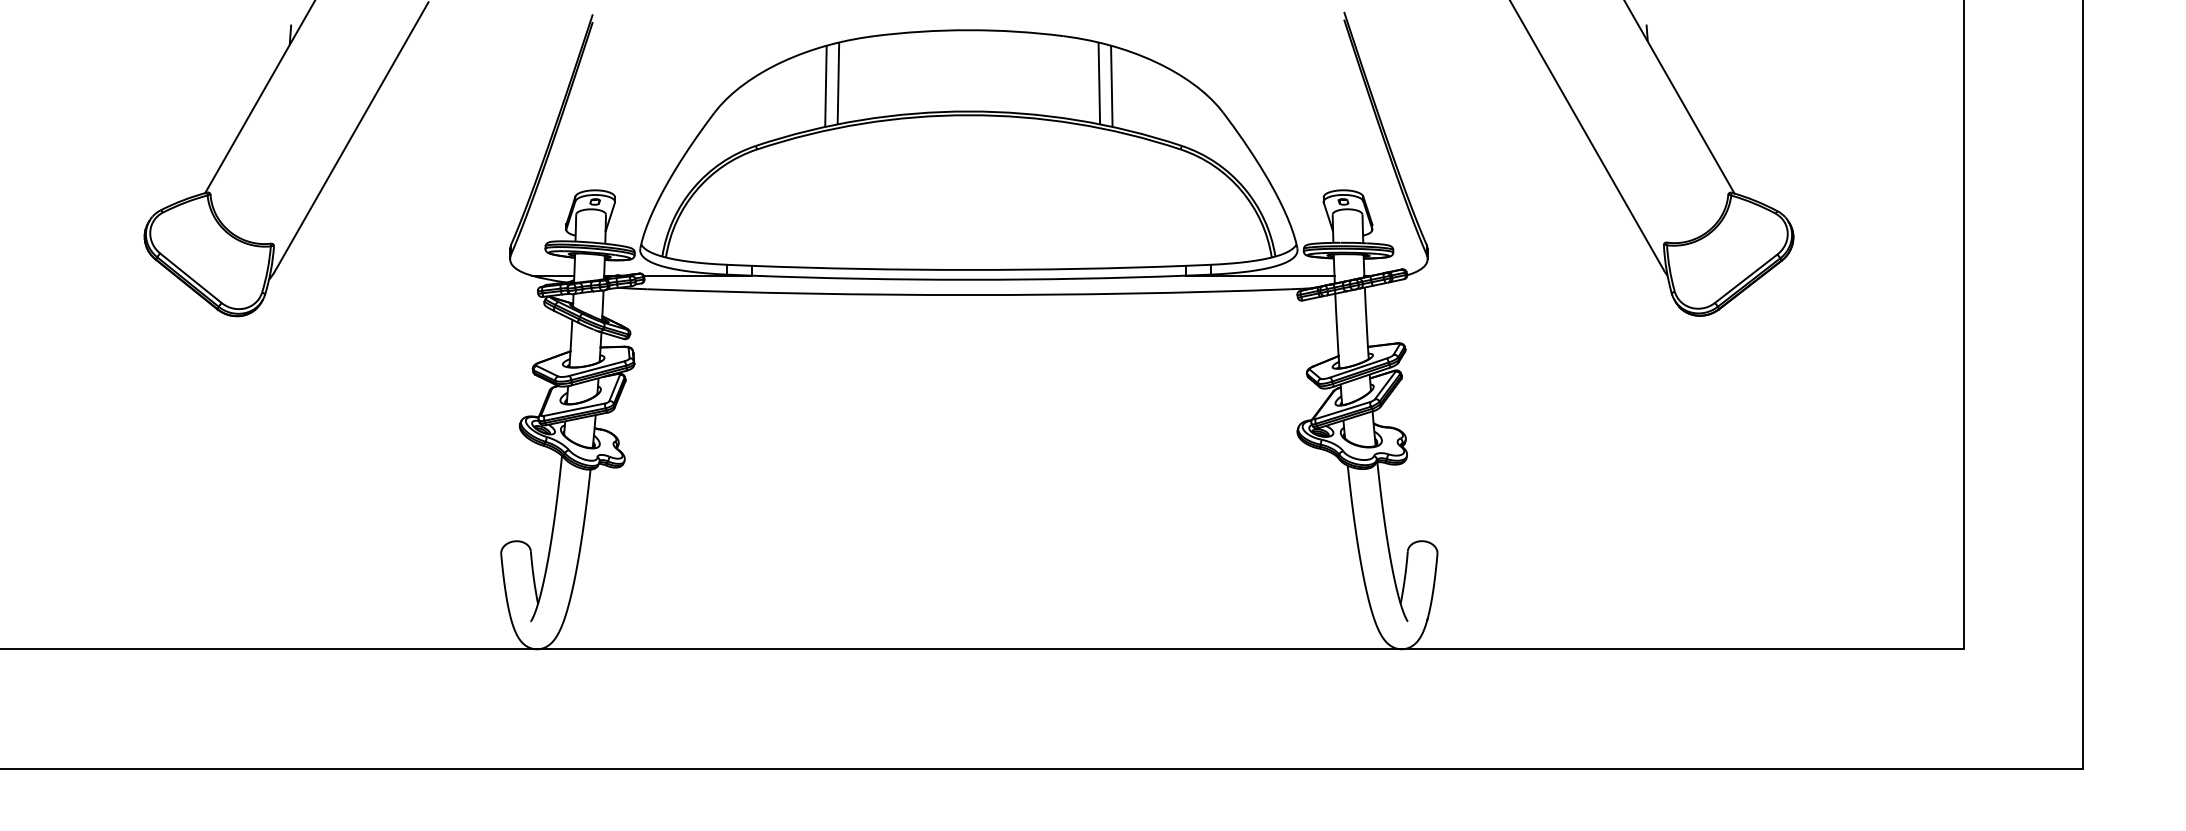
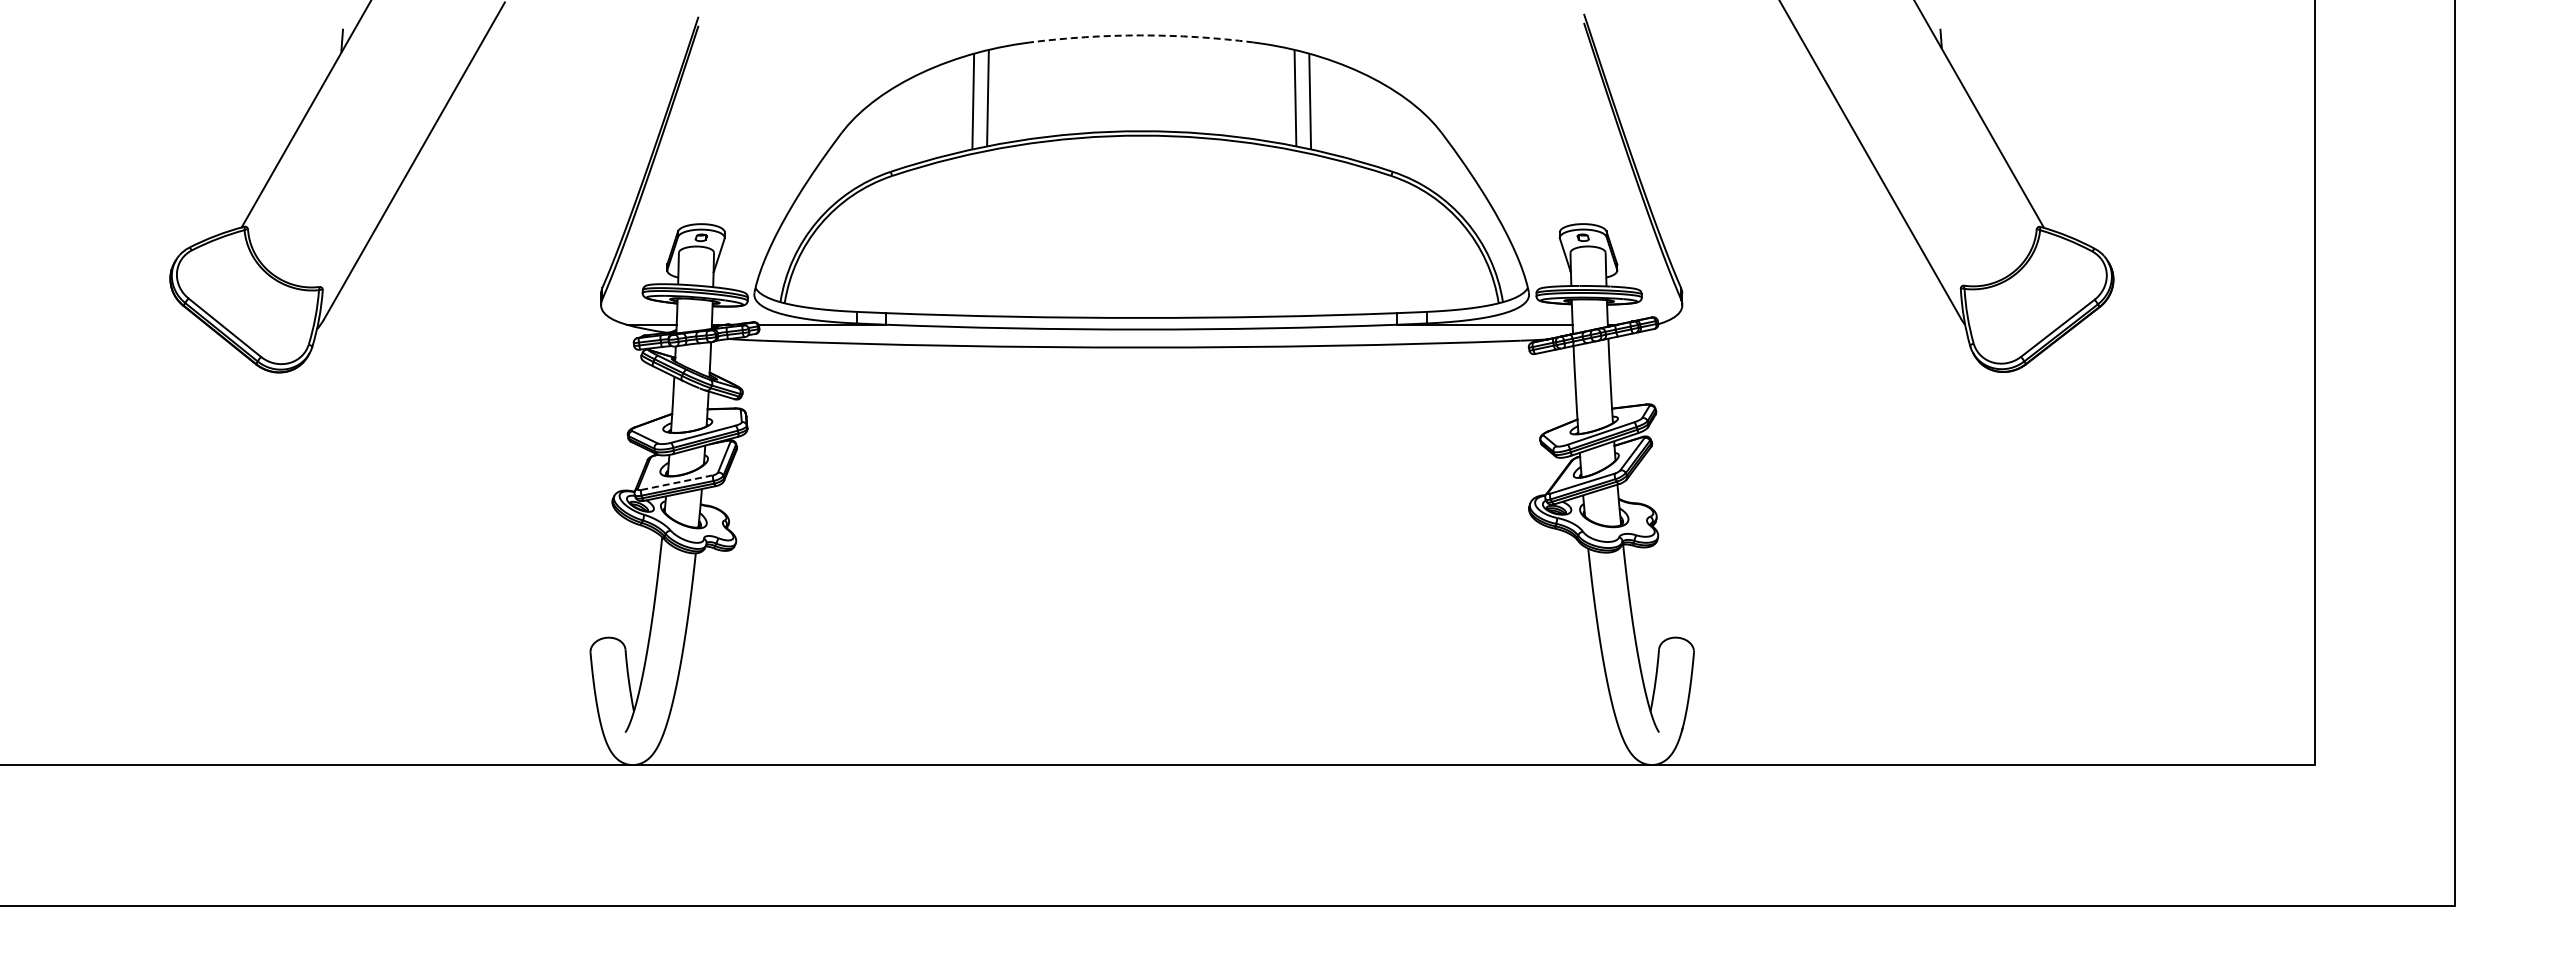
arc: (968, 30) -> (1141, 35), solid -> dashed
line: (574, 409) -> (677, 482), solid -> dashed

